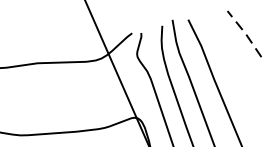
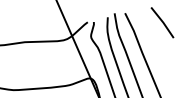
line: (246, 33) -> (163, 22), dashed -> solid

